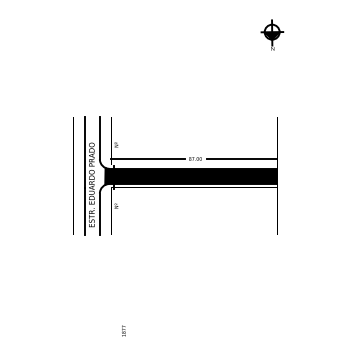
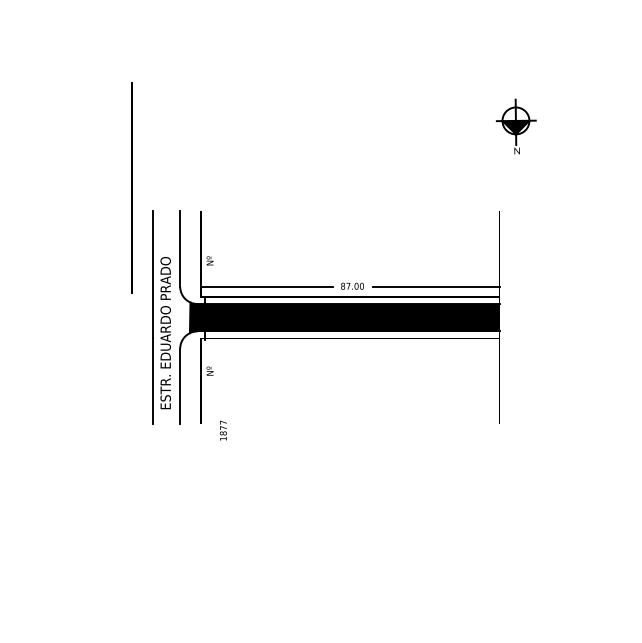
part: (272, 34) -> (516, 125), moved
line: (73, 175) -> (132, 186), moved
text: (123, 330) -> (222, 429), moved

